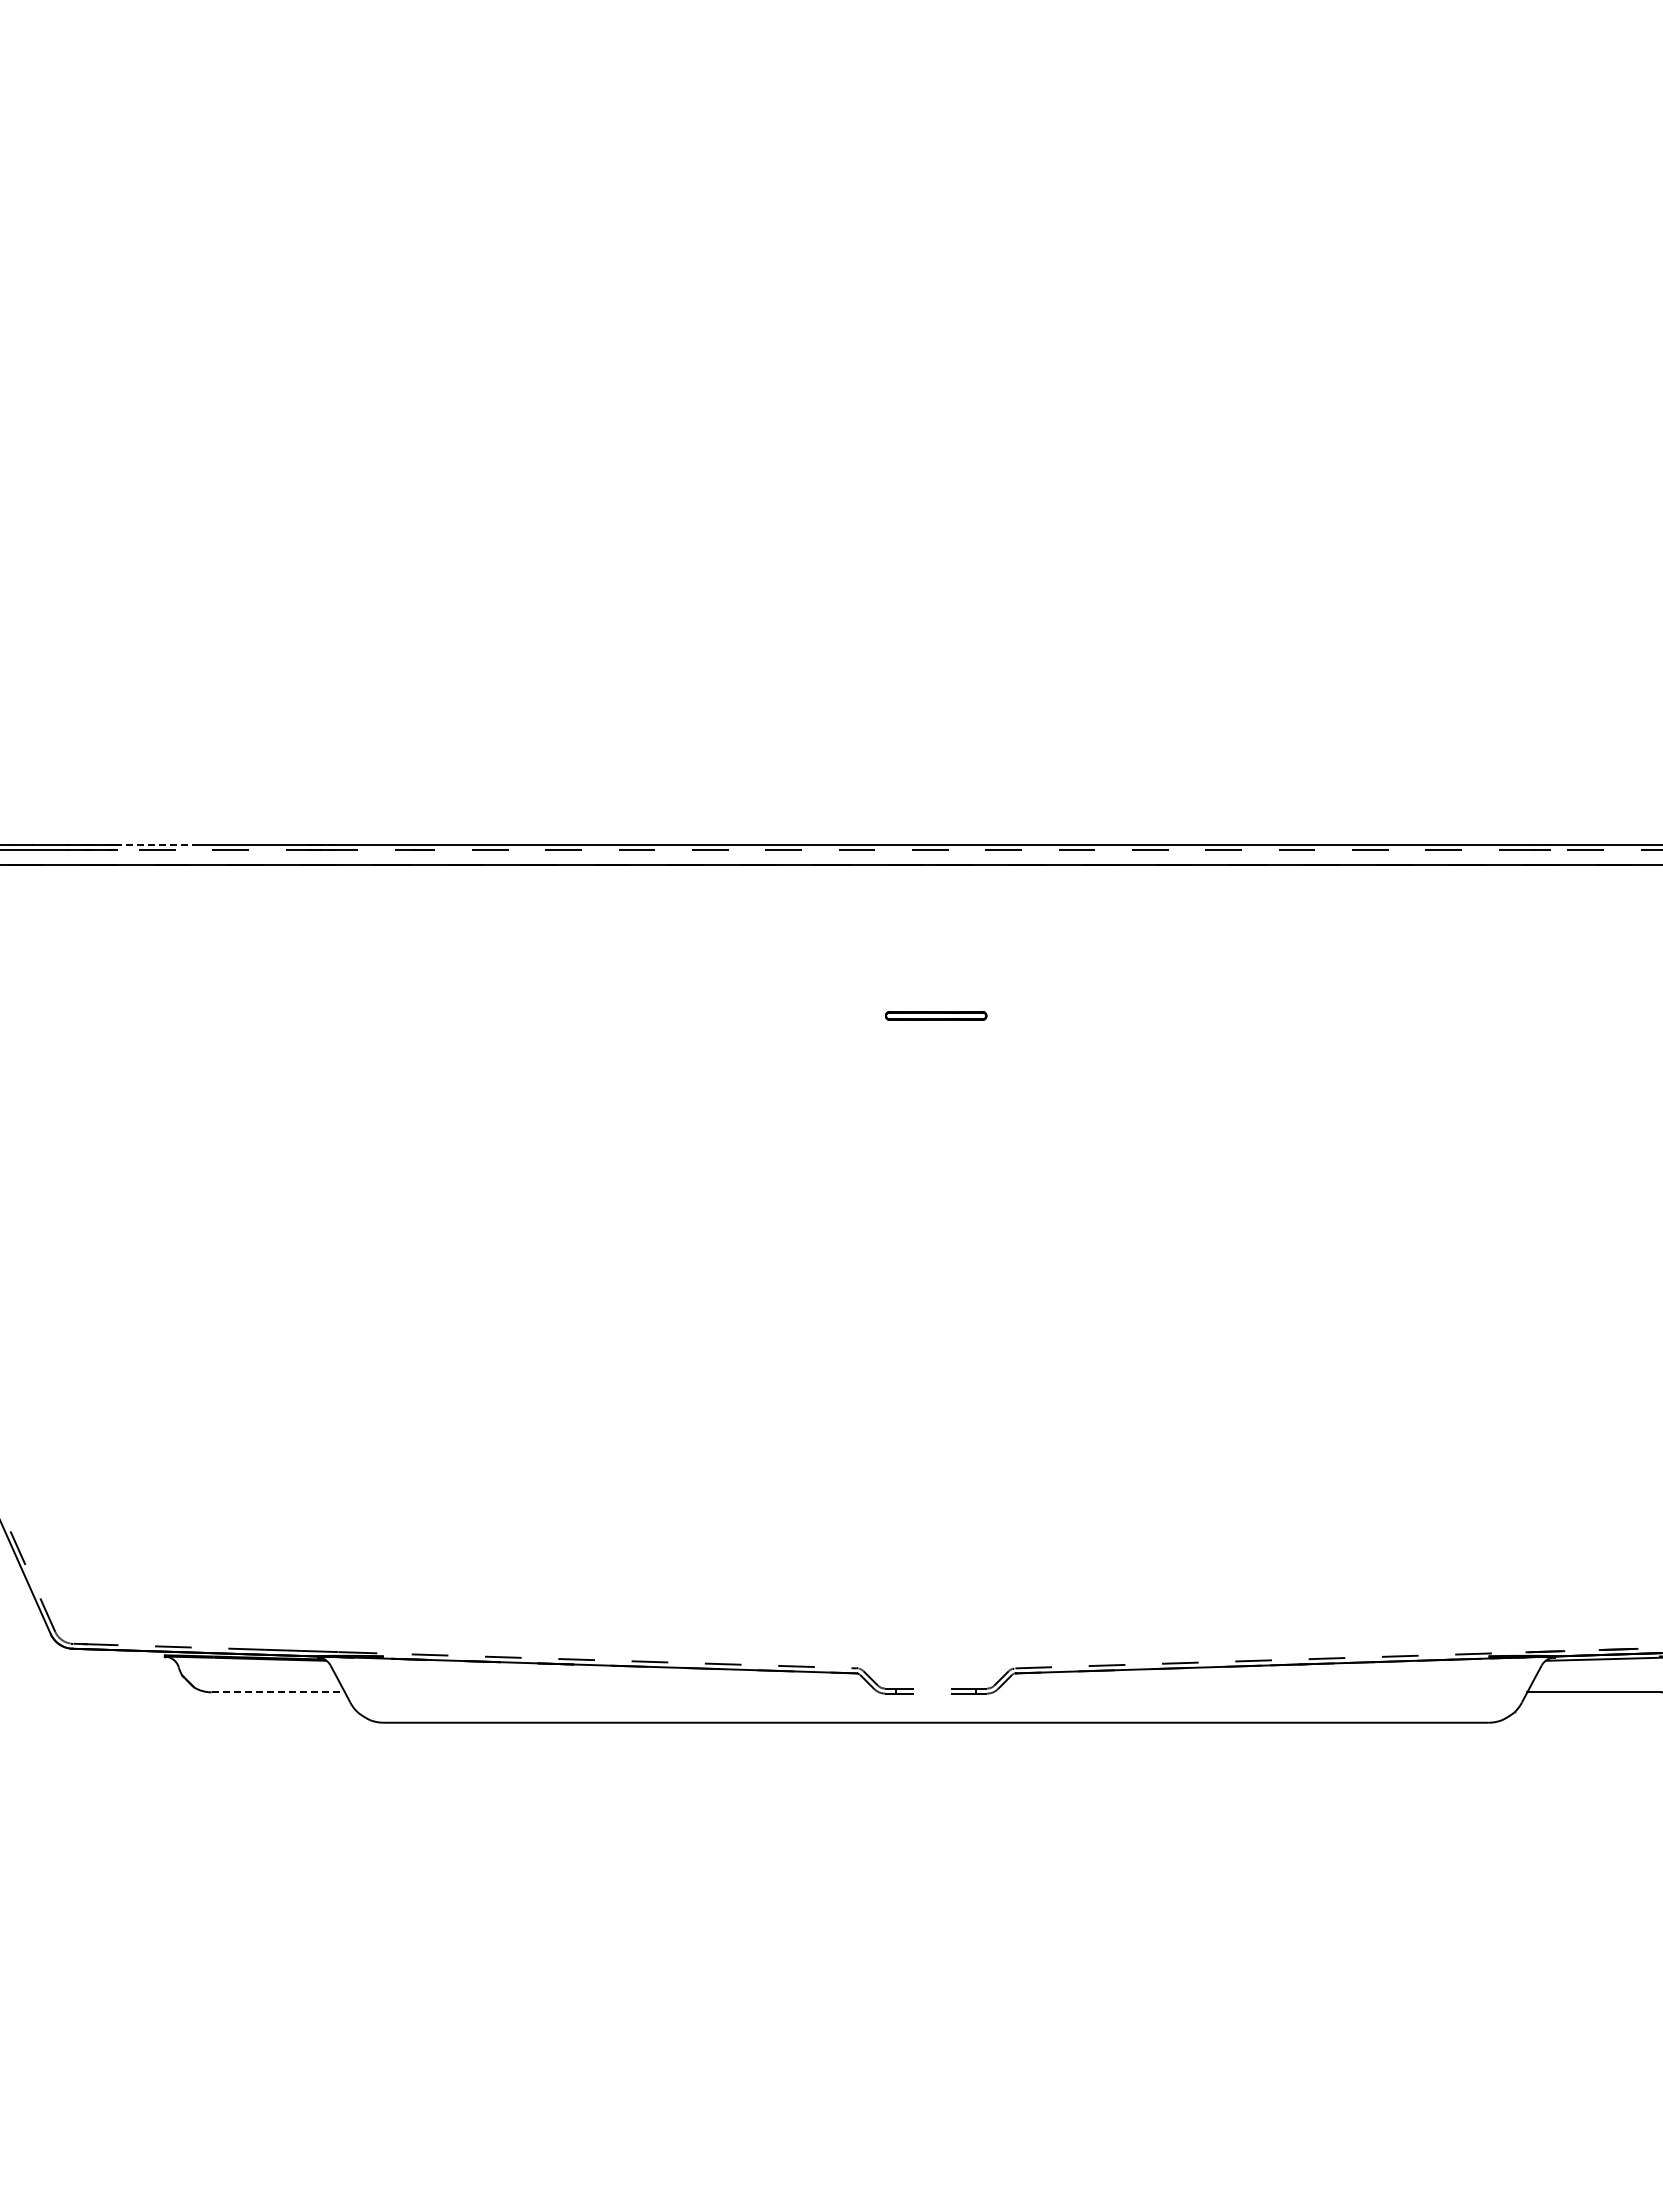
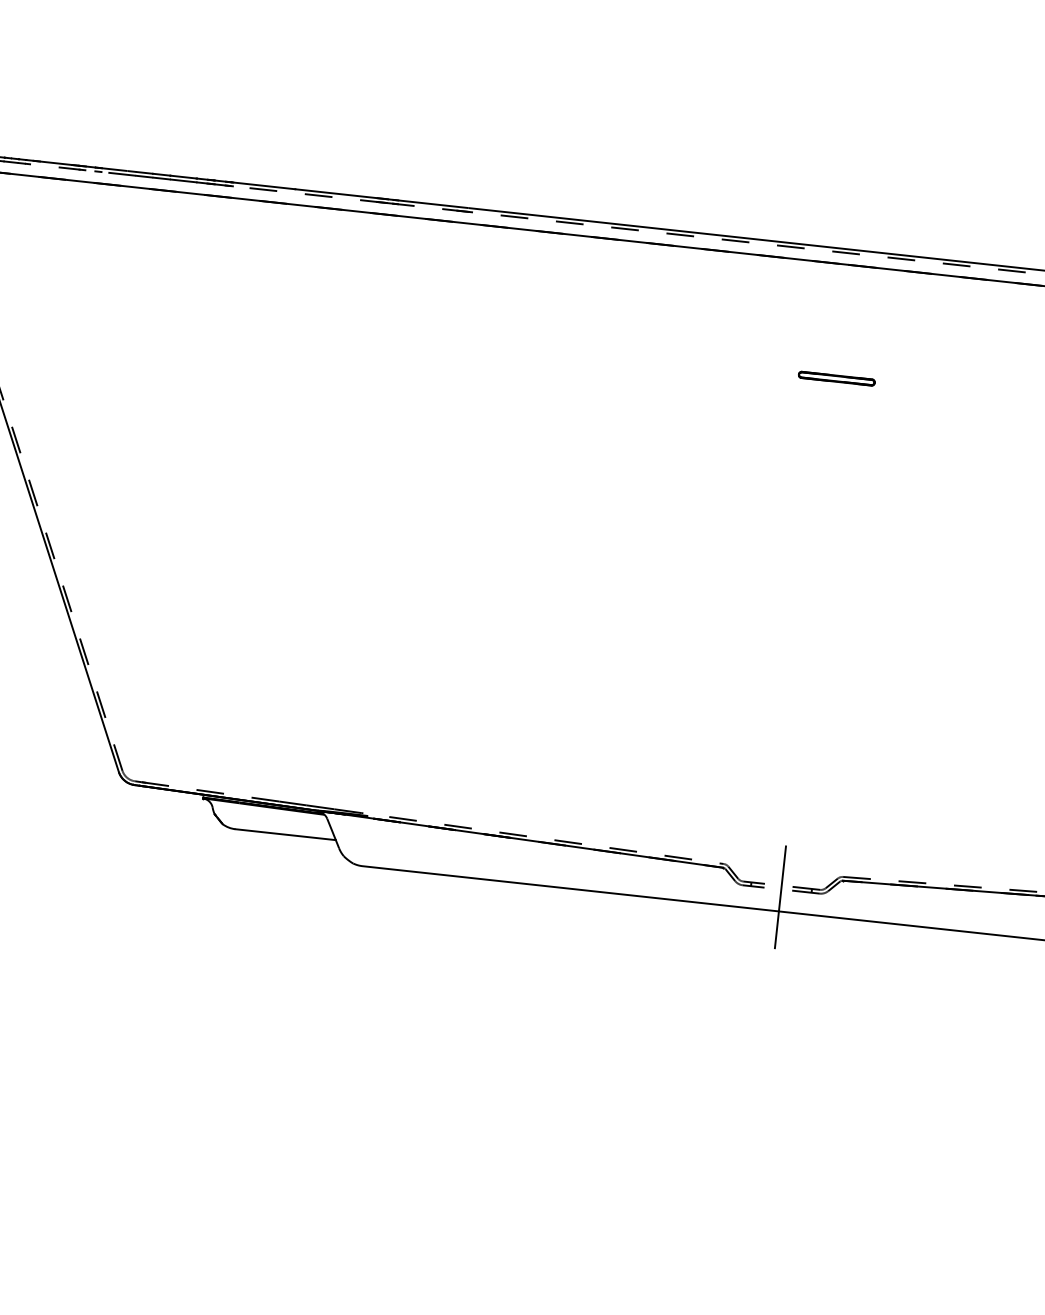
line: (156, 844) -> (263, 185), dashed -> solid
line: (278, 1692) -> (285, 834), dashed -> solid
line: (936, 1697) -> (781, 892), added

